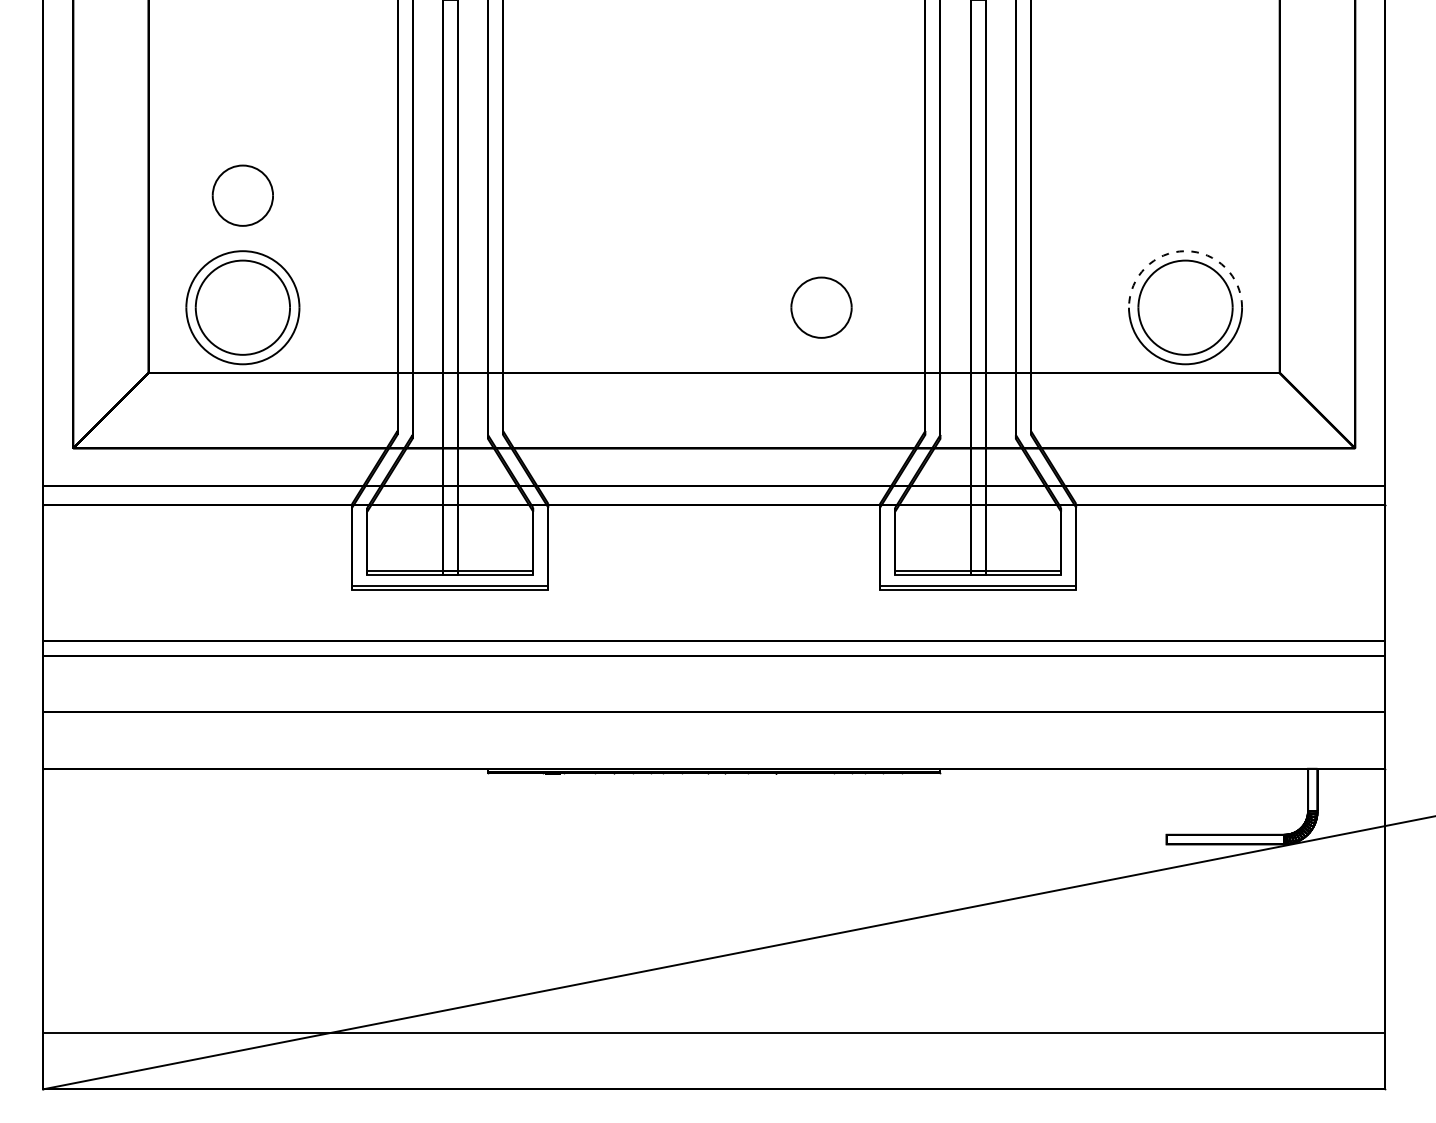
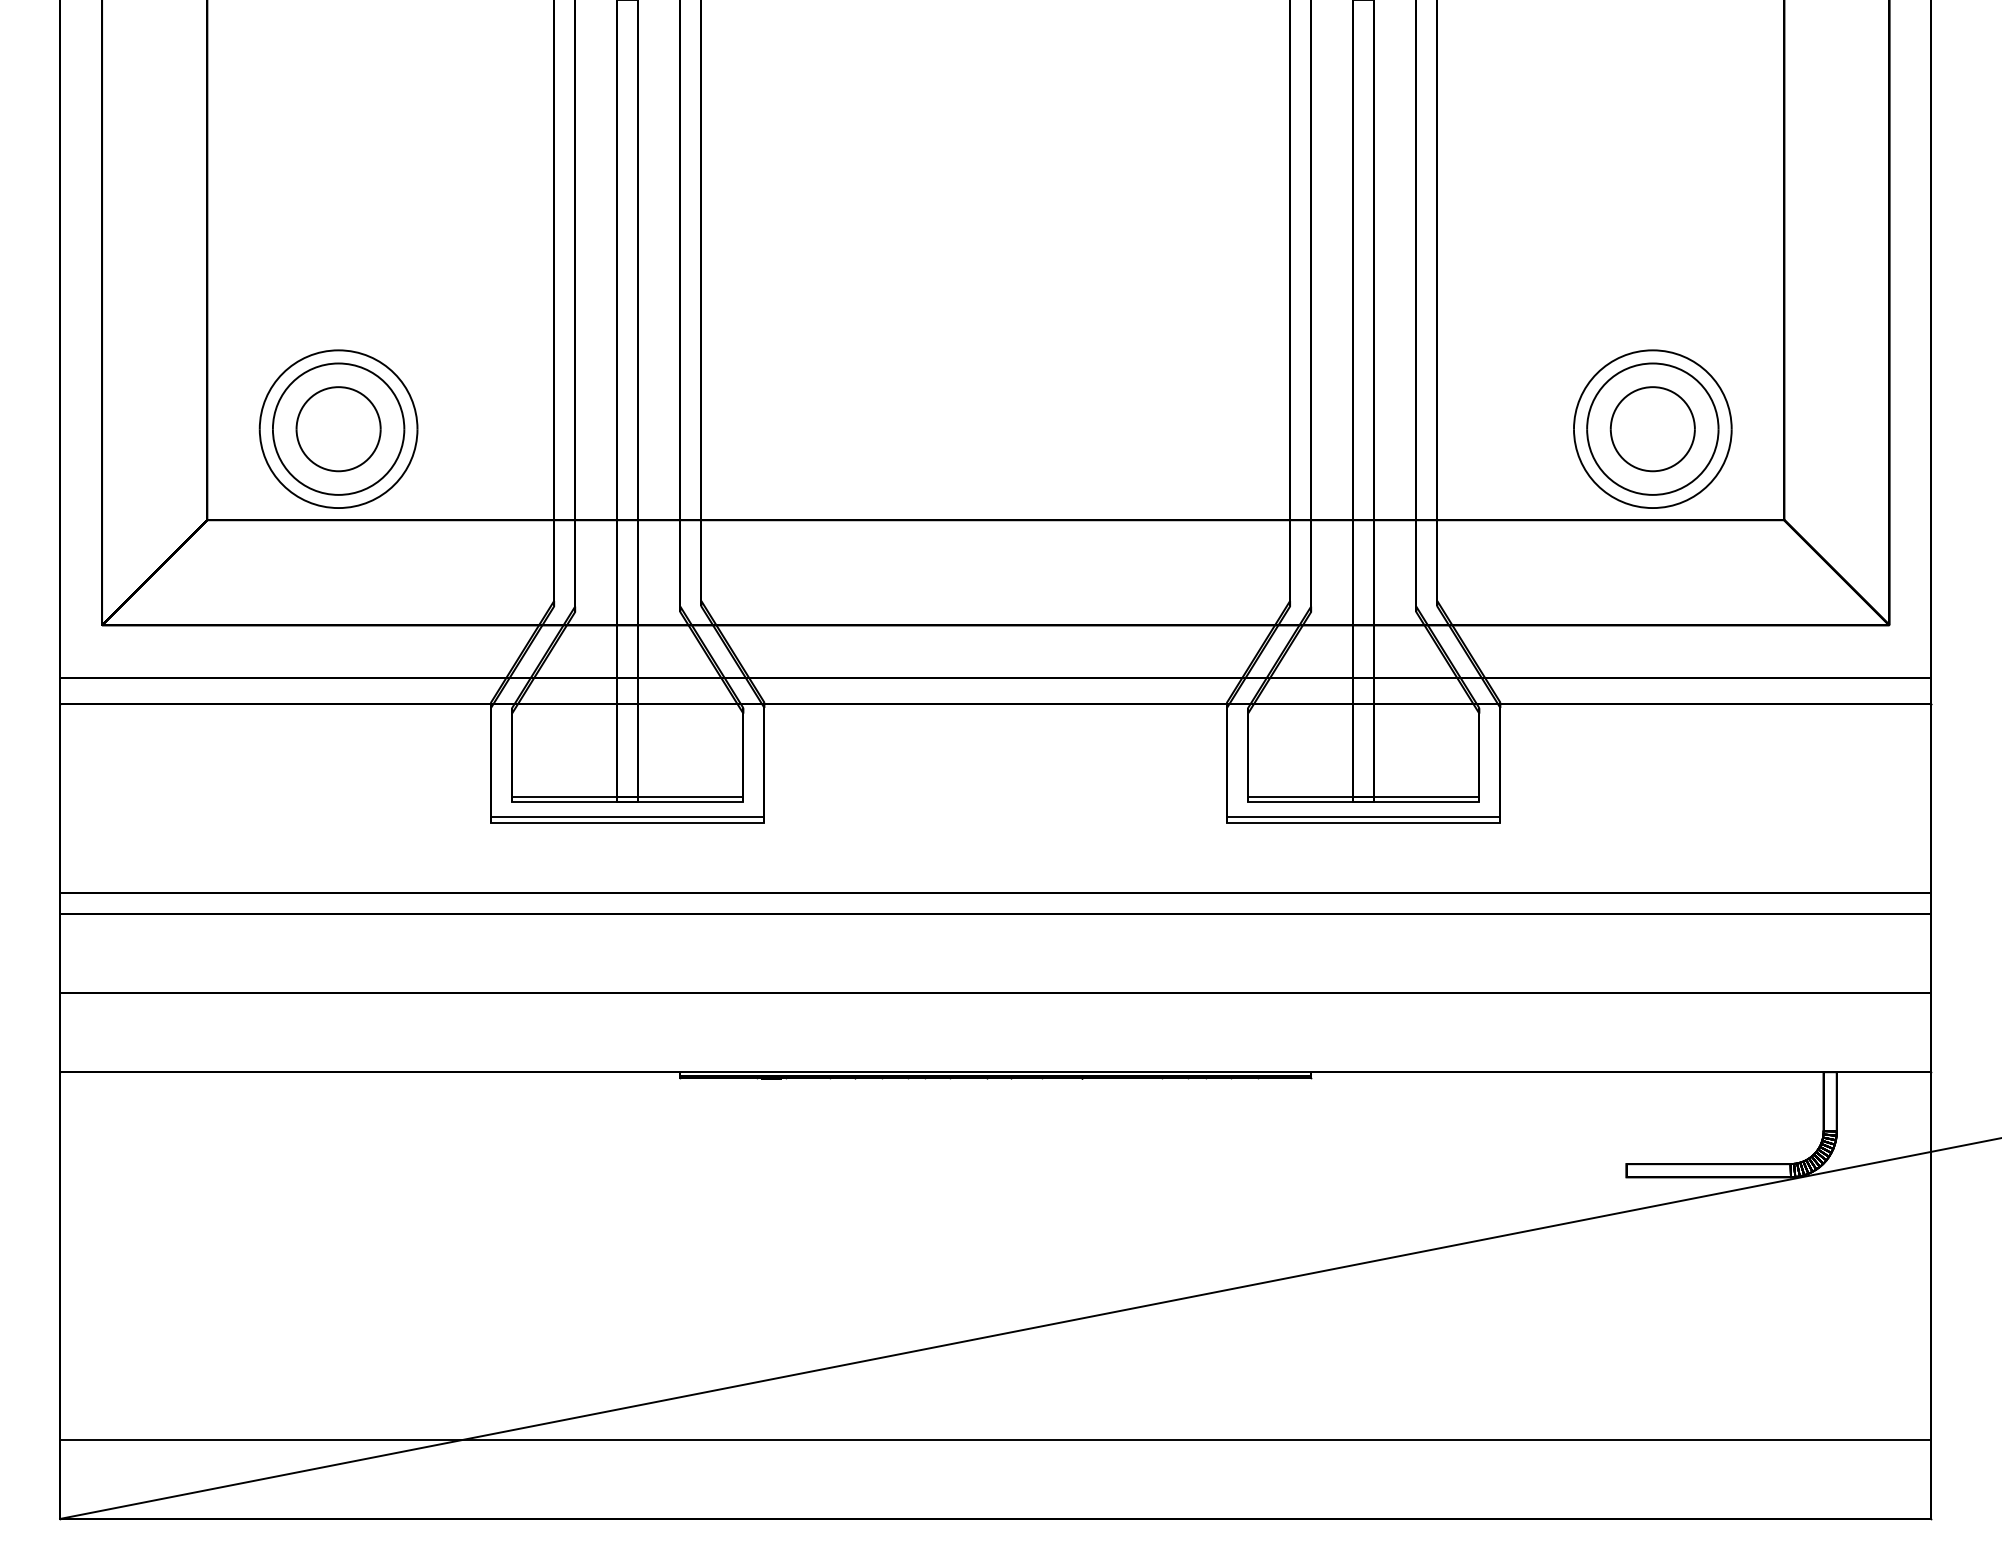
part: (242, 195) -> (338, 428), moved
arc: (1185, 251) -> (1652, 350), dashed -> solid
part: (821, 307) -> (1652, 428), moved

